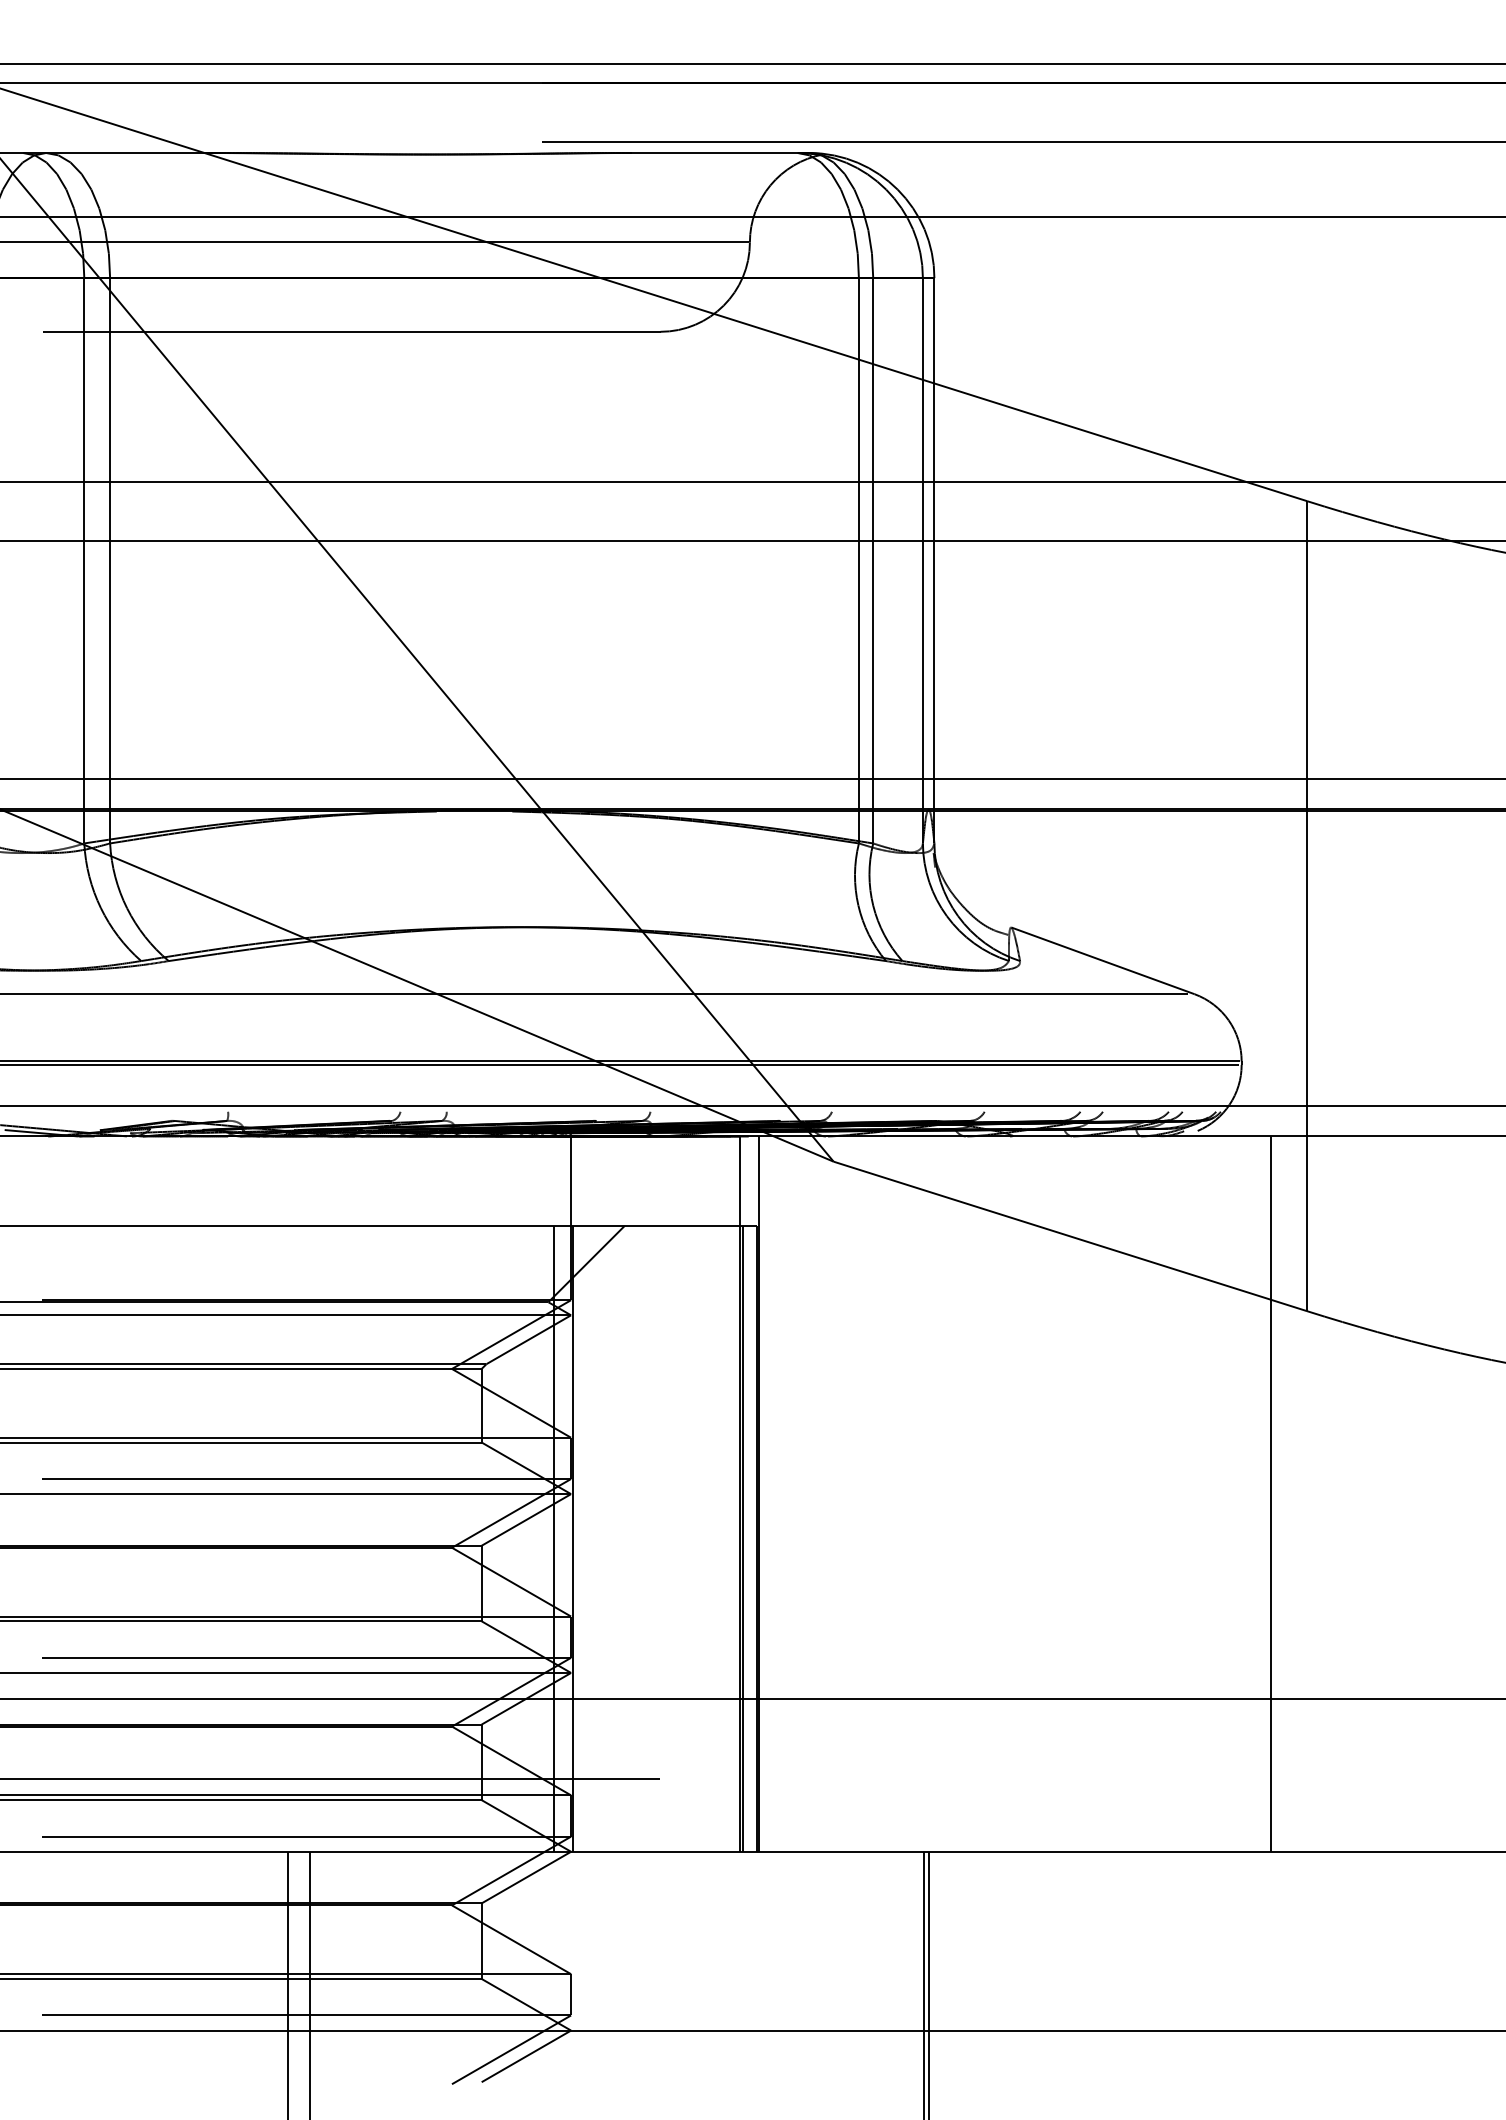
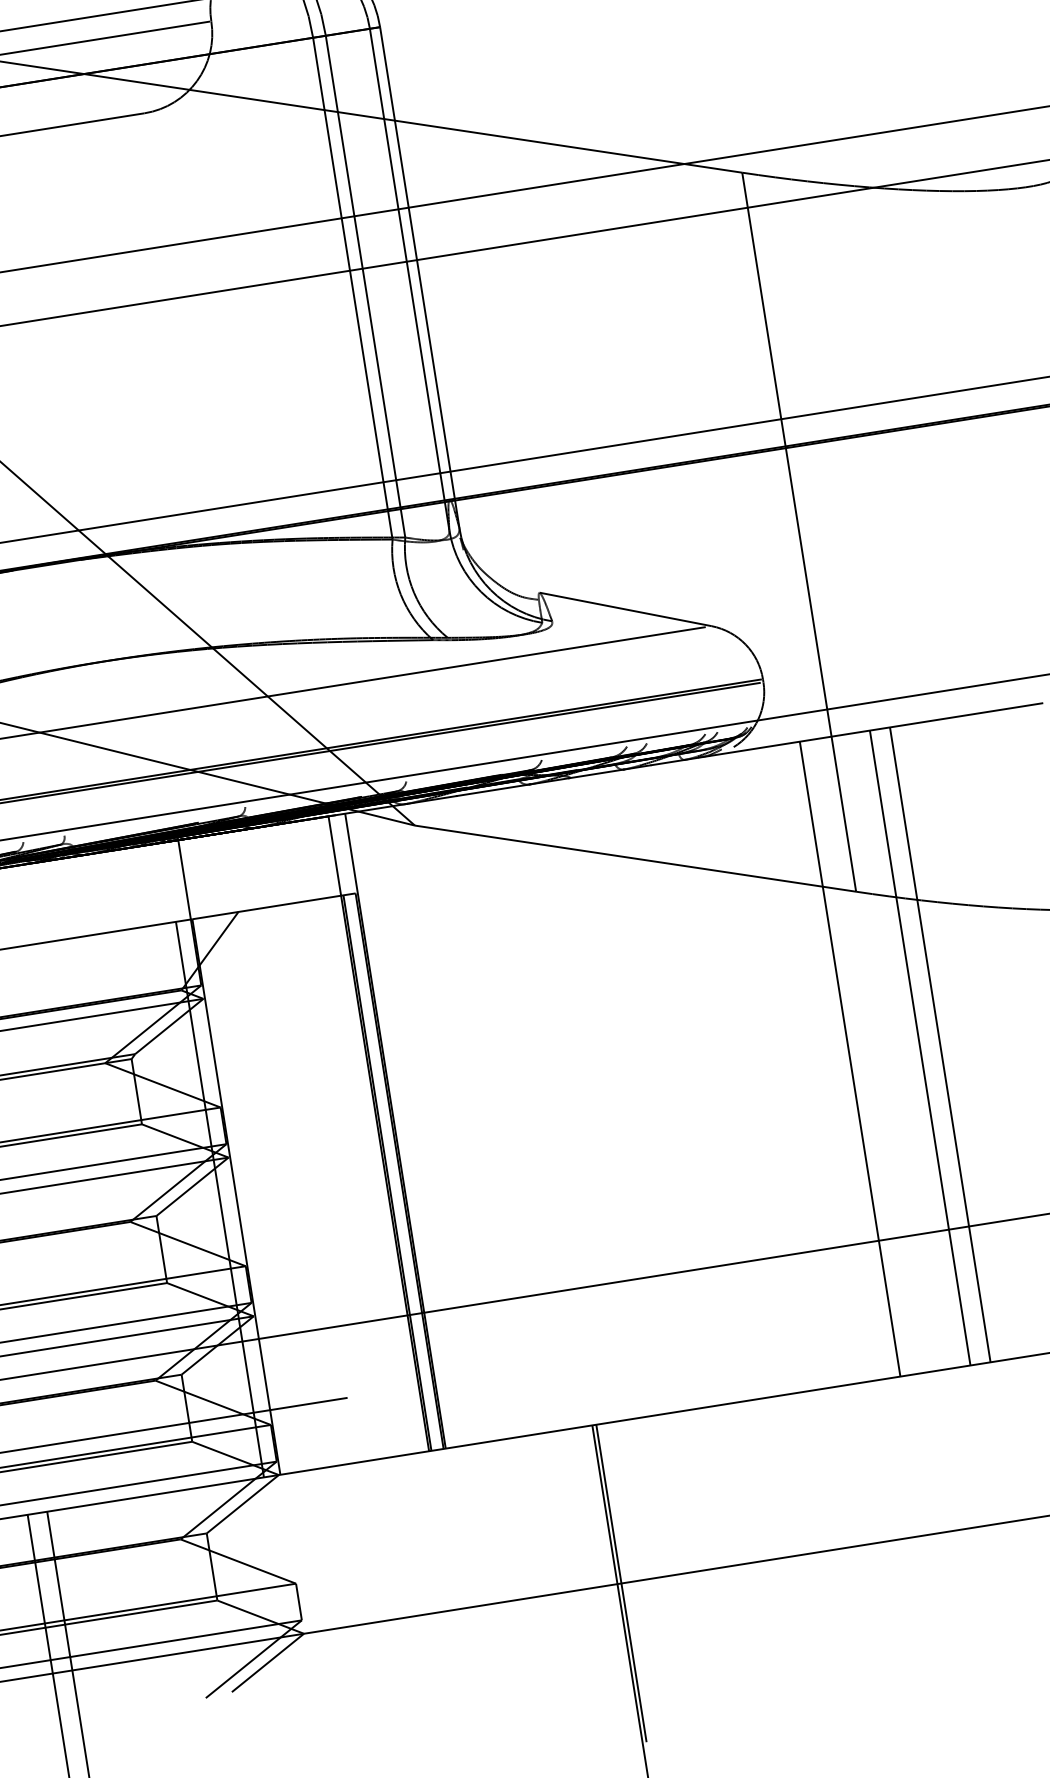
line: (1350, 1493) -> (920, 1047), added
line: (1372, 1493) -> (939, 1044), added

